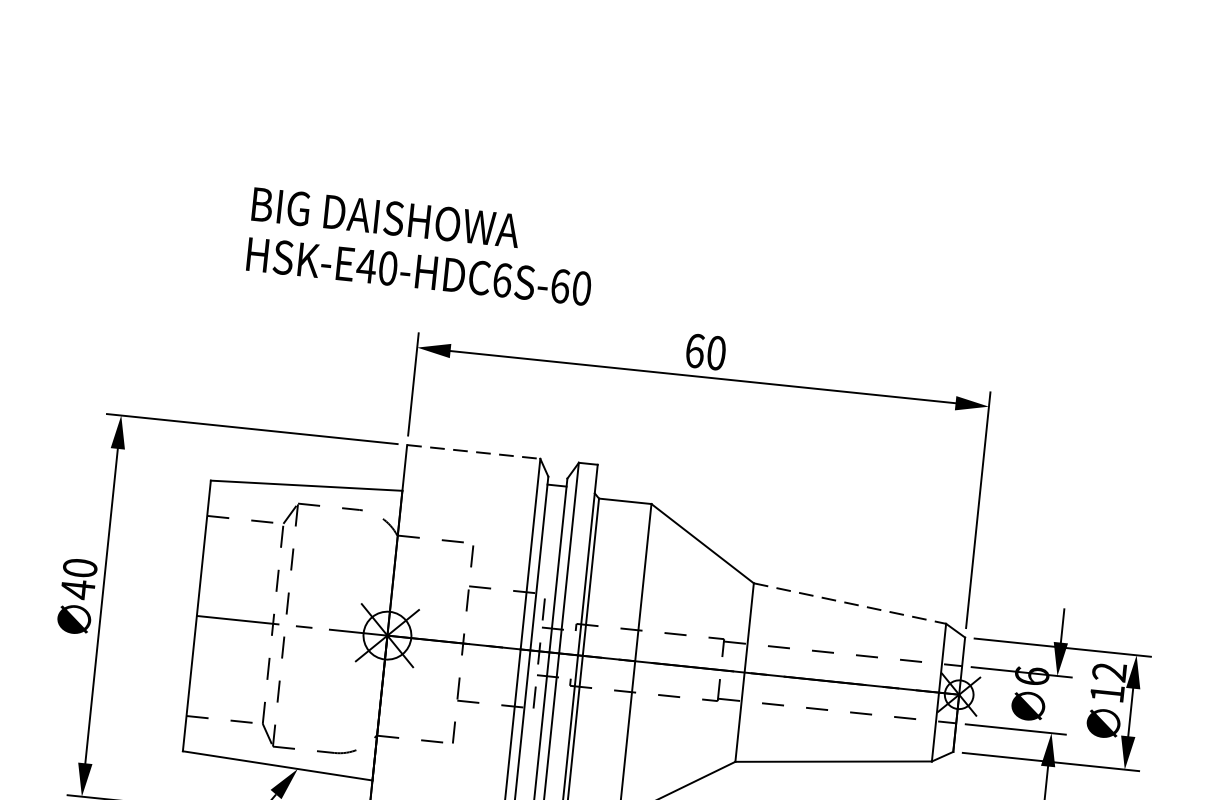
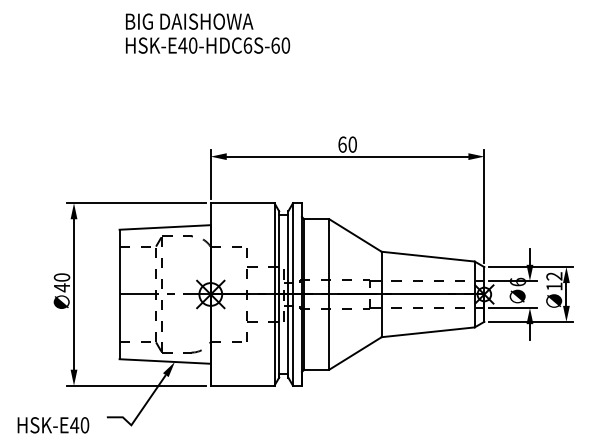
text: (422, 246) -> (208, 33), moved
line: (473, 452) -> (242, 203), dashed -> solid
line: (850, 603) -> (428, 256), dashed -> solid

